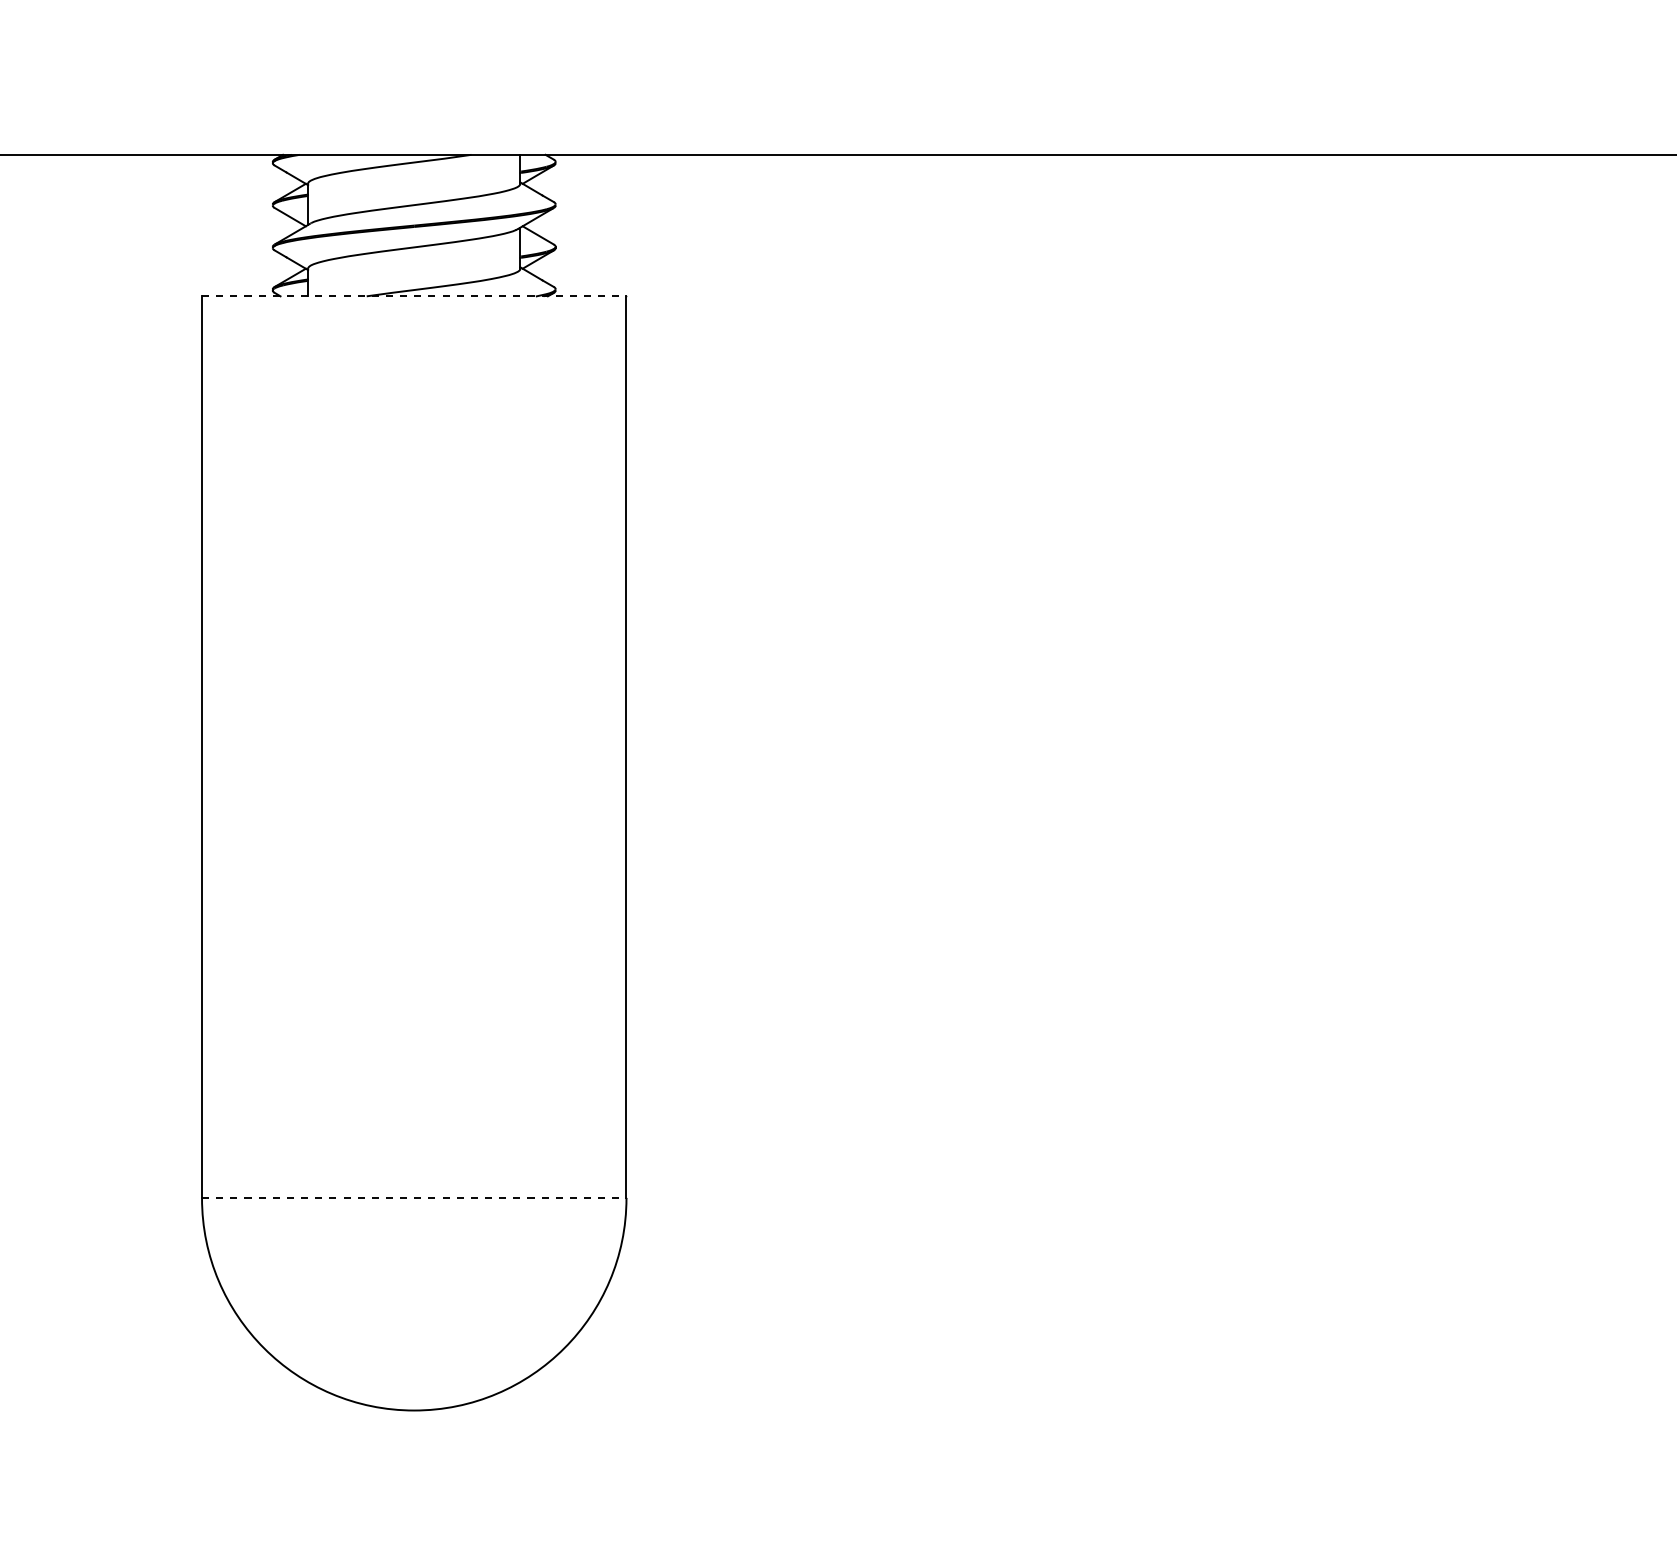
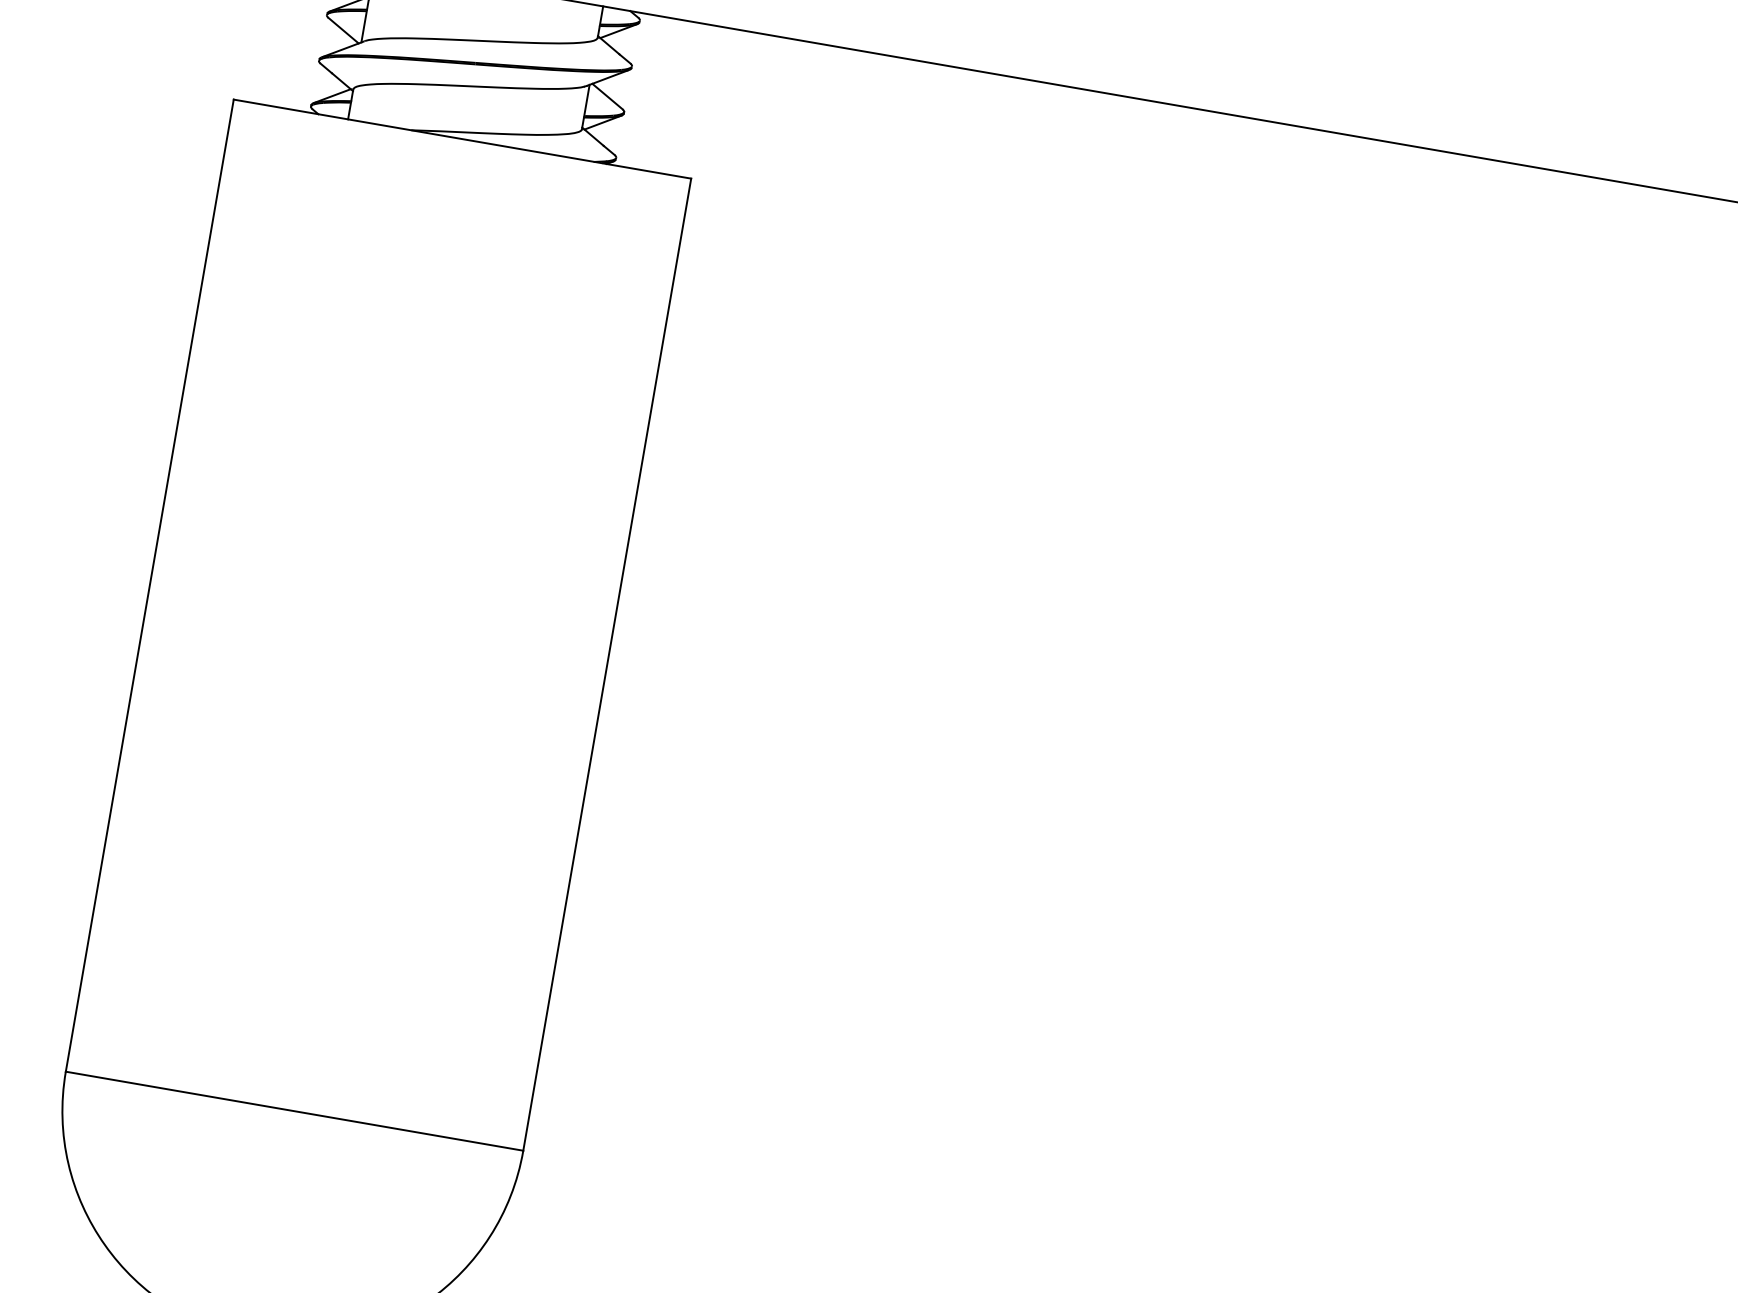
line: (414, 296) -> (462, 139), dashed -> solid
line: (414, 1198) -> (294, 1111), dashed -> solid

